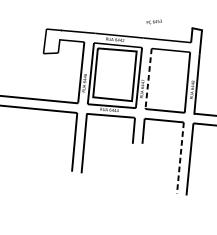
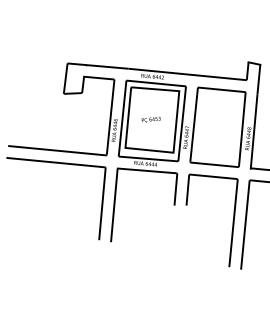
text: (153, 21) -> (150, 119), moved
line: (148, 78) -> (194, 124), dashed -> solid
line: (180, 158) -> (233, 223), dashed -> solid

